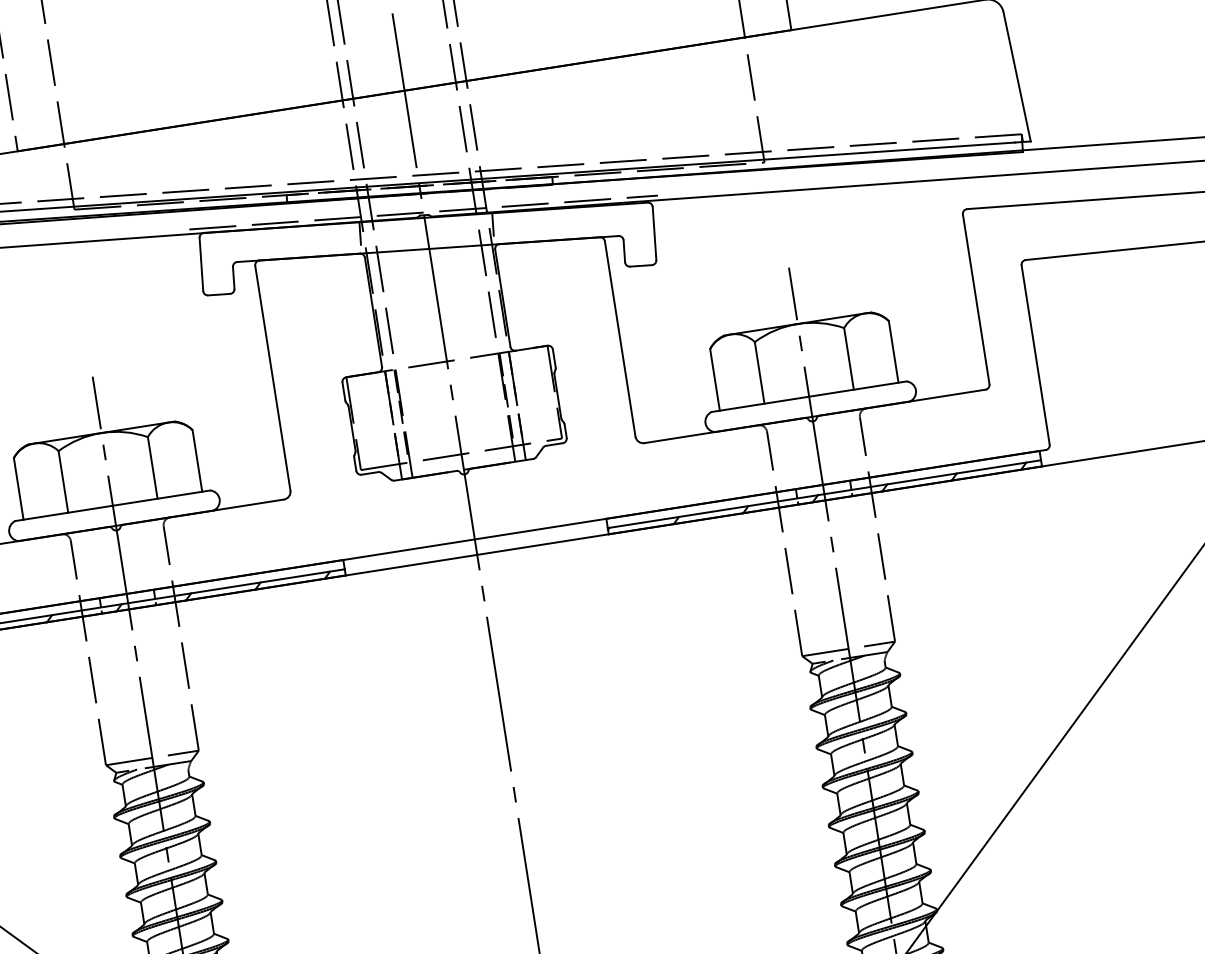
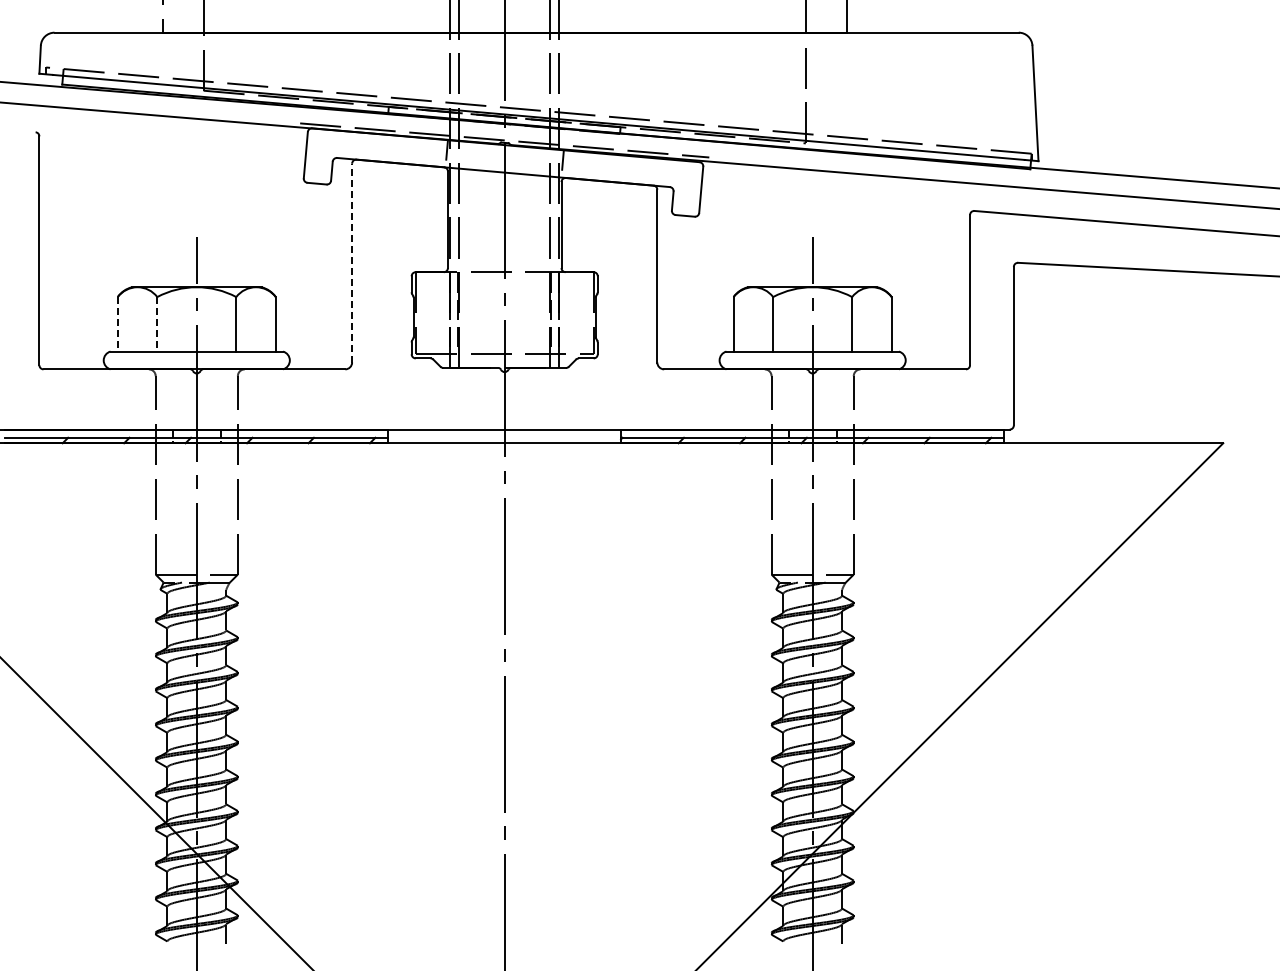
line: (273, 377) -> (352, 262), solid -> dashed
line: (63, 482) -> (157, 324), solid -> dashed
line: (18, 489) -> (117, 324), solid -> dashed

